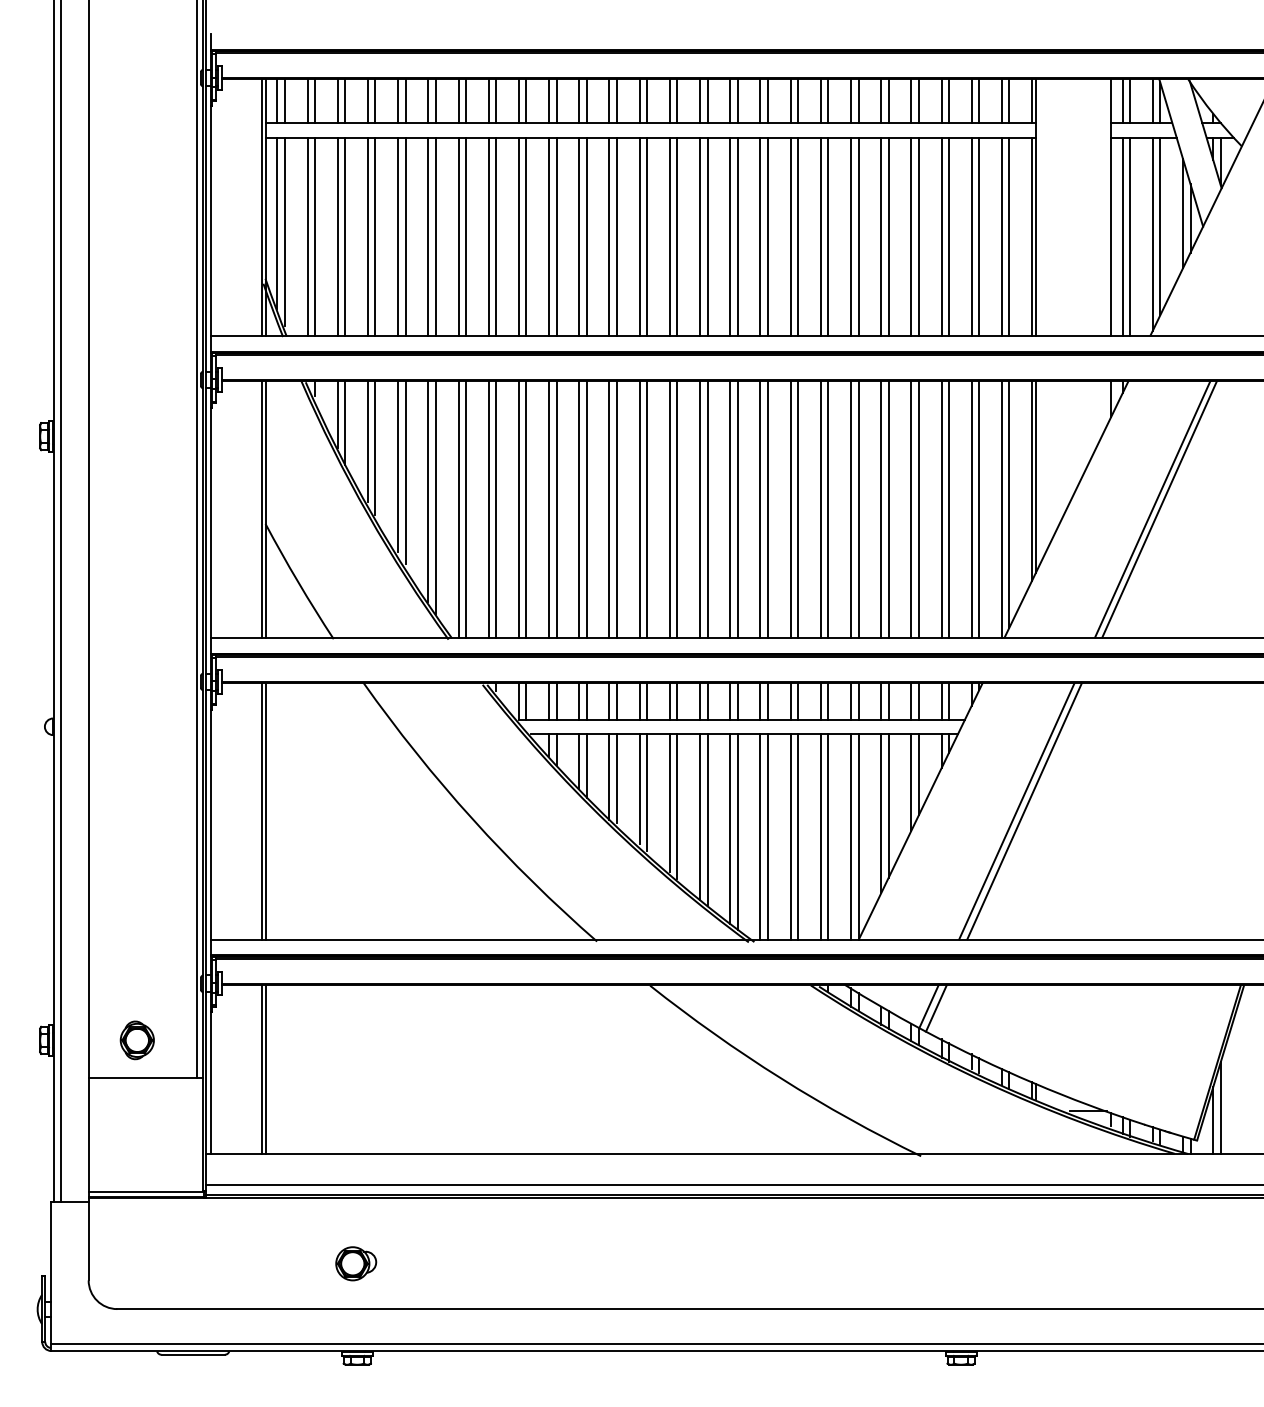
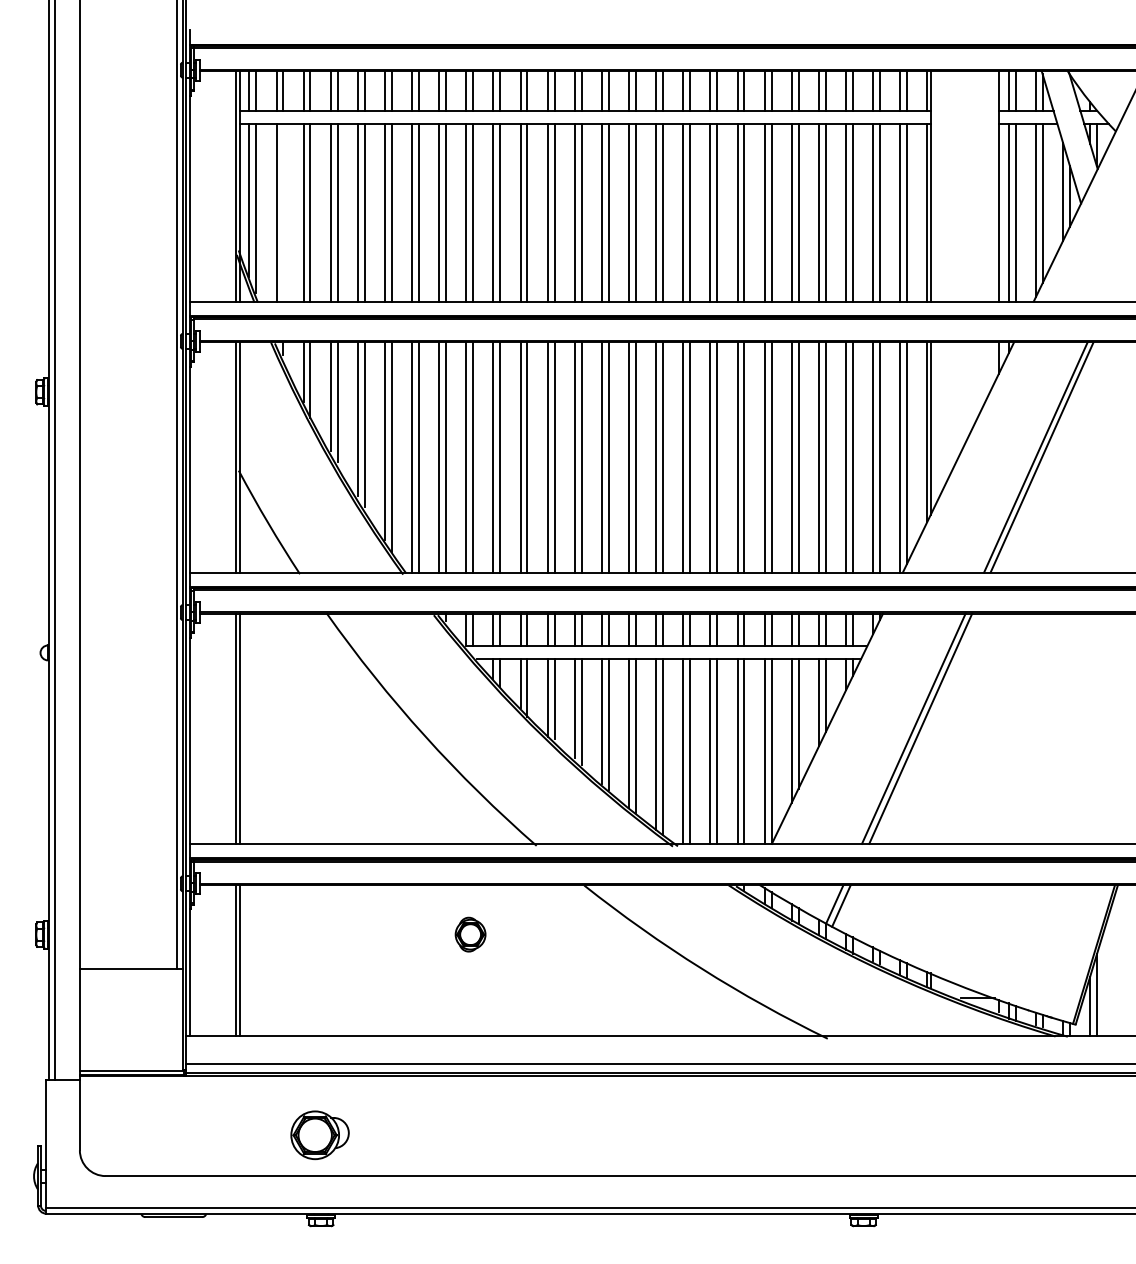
line: (315, 236) -> (283, 212), removed
part: (137, 1040) -> (470, 934), moved
part: (356, 1263) -> (320, 1135), size x1.6

